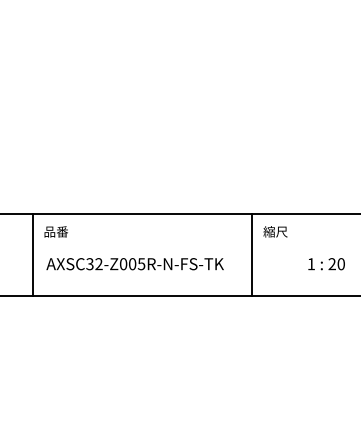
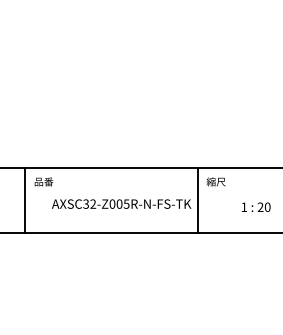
text: (134, 264) -> (121, 204), moved

